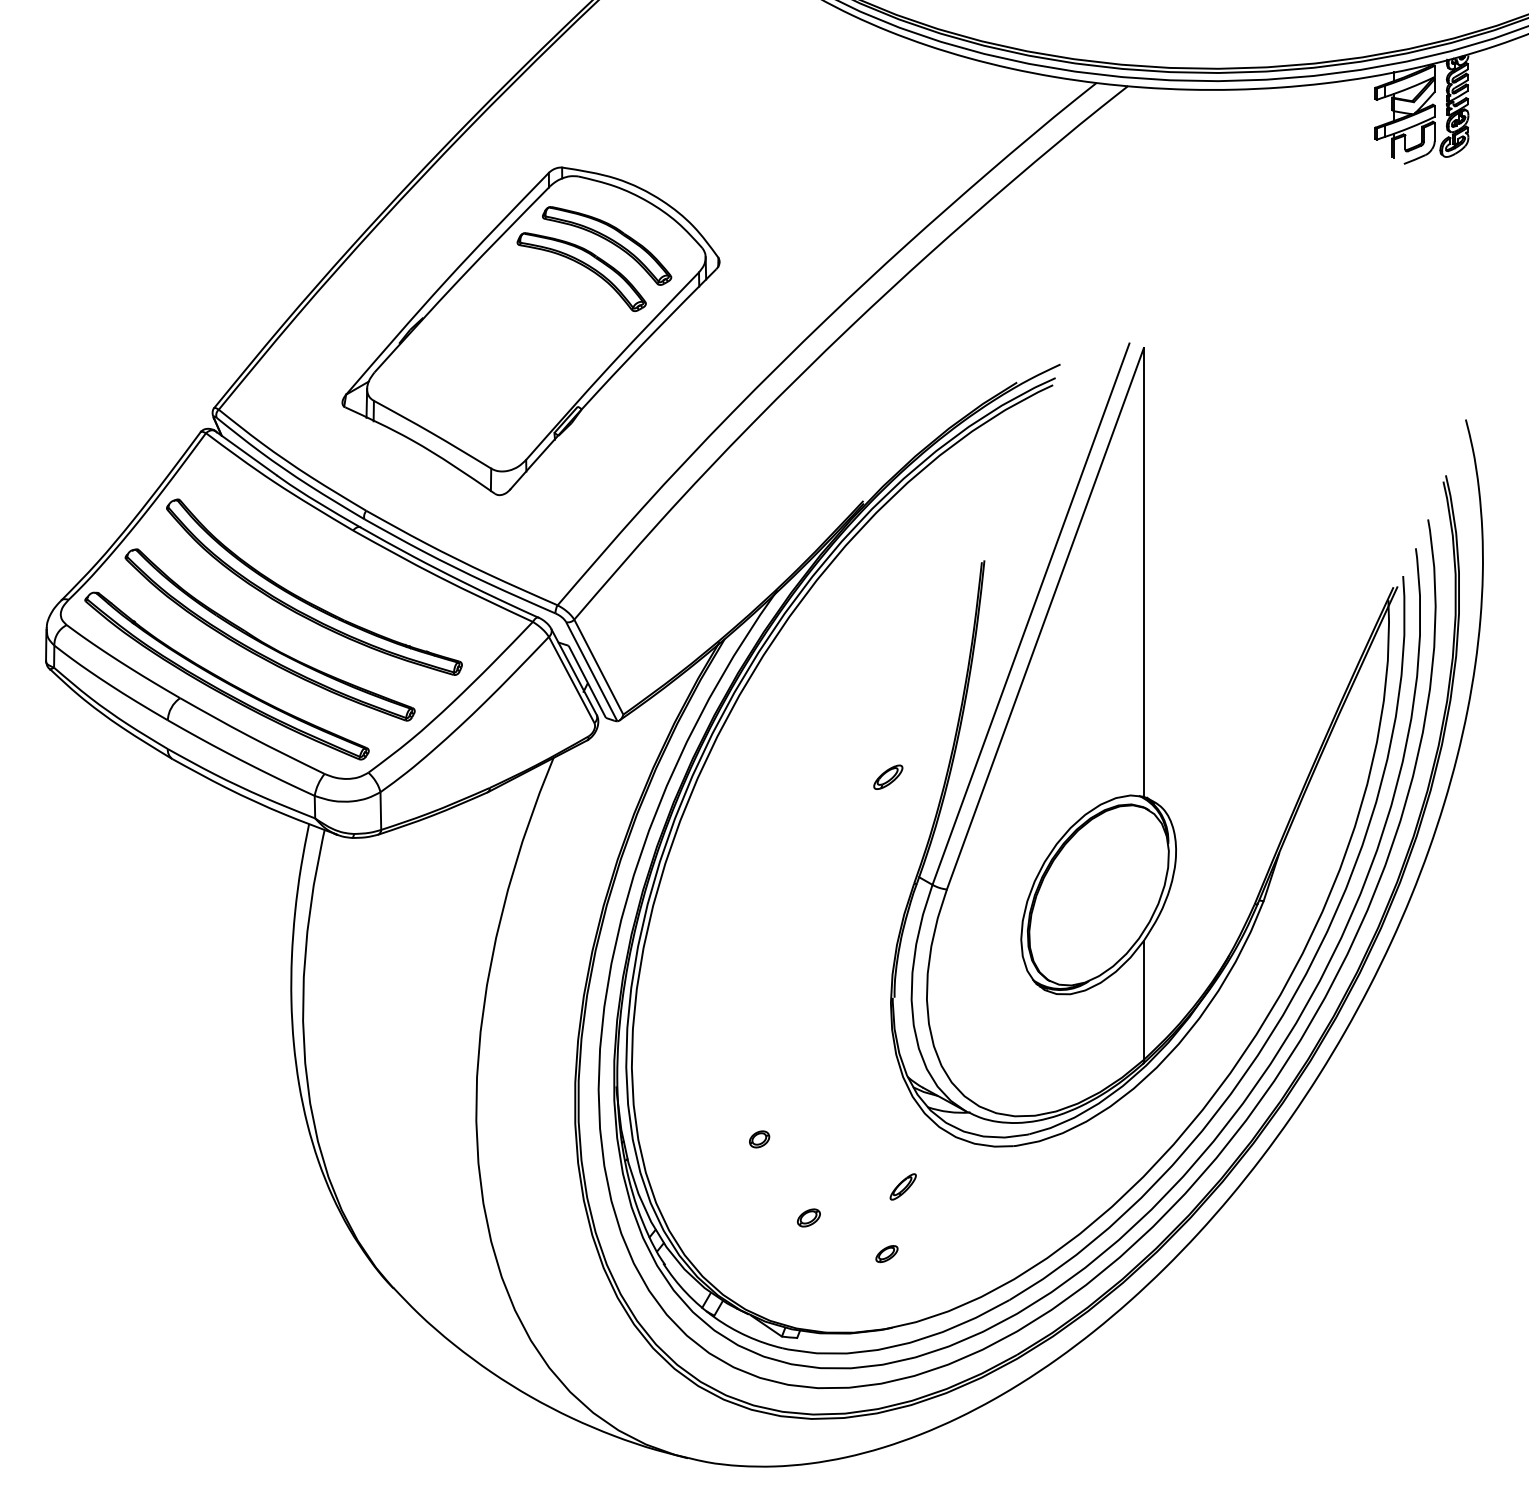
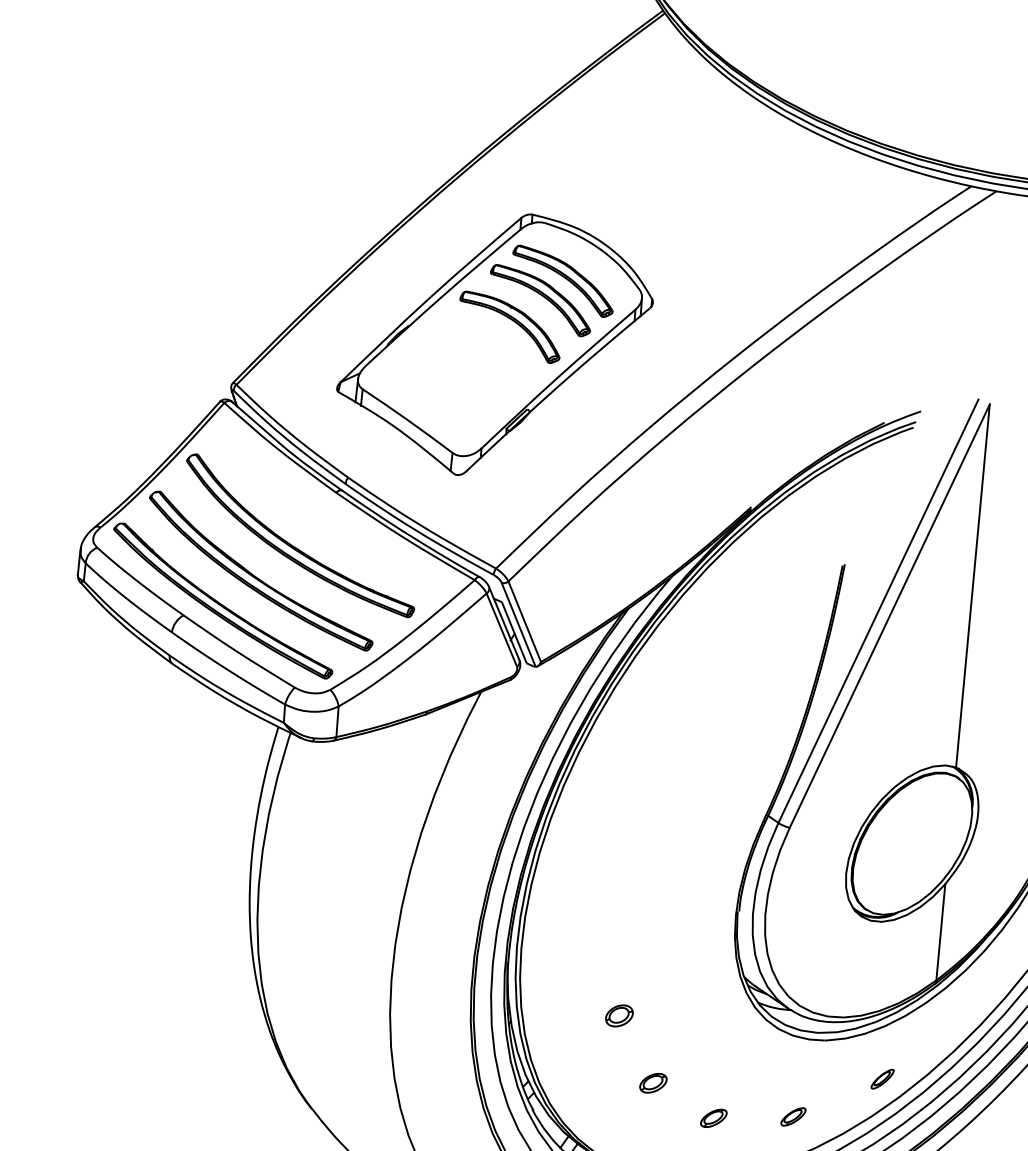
part: (551, 301) -> (513, 322), added
part: (888, 776) -> (793, 1116), moved
part: (759, 1139) -> (619, 1016), size x1.67
part: (902, 1186) -> (882, 1078), moved
part: (808, 1217) -> (653, 1082), size x1.43
part: (886, 1253) -> (713, 1117), size x1.43

